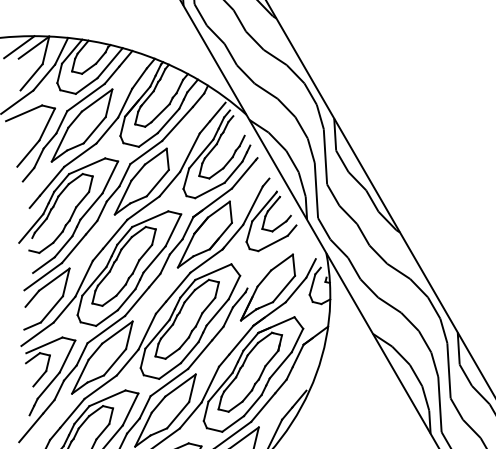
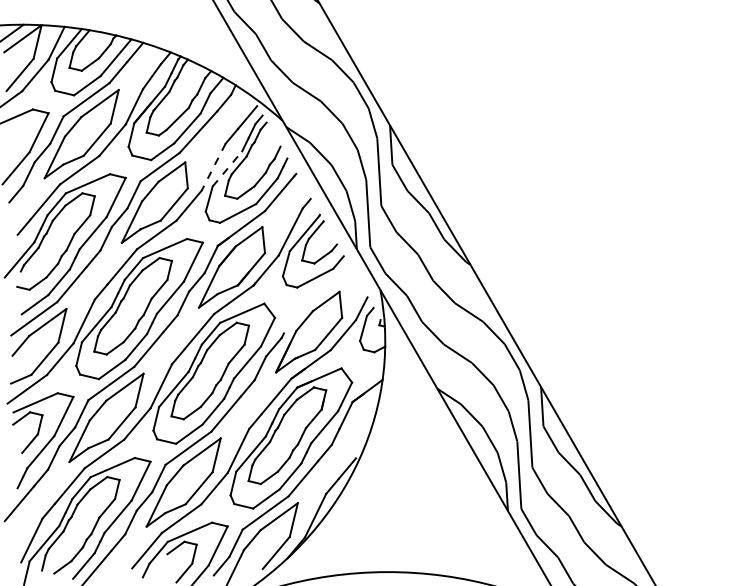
line: (189, 152) -> (213, 167), solid -> dashed
line: (201, 153) -> (227, 168), solid -> dashed

